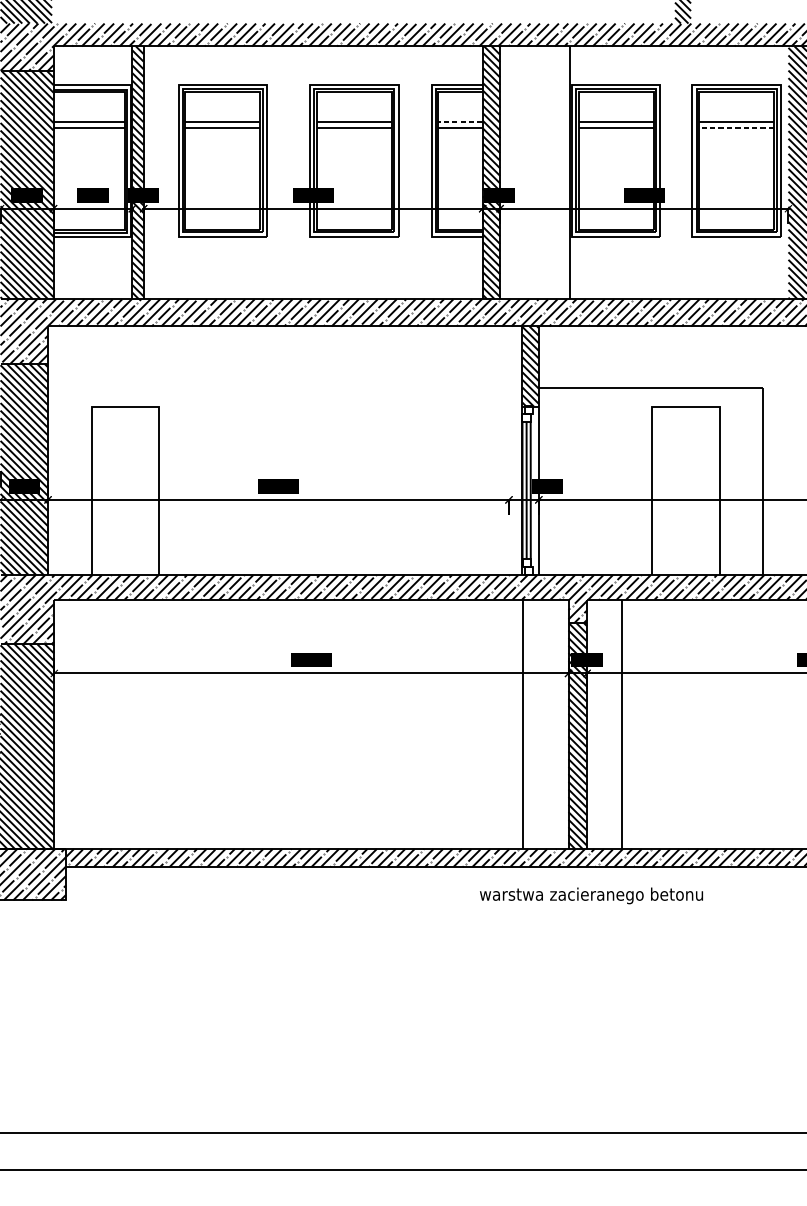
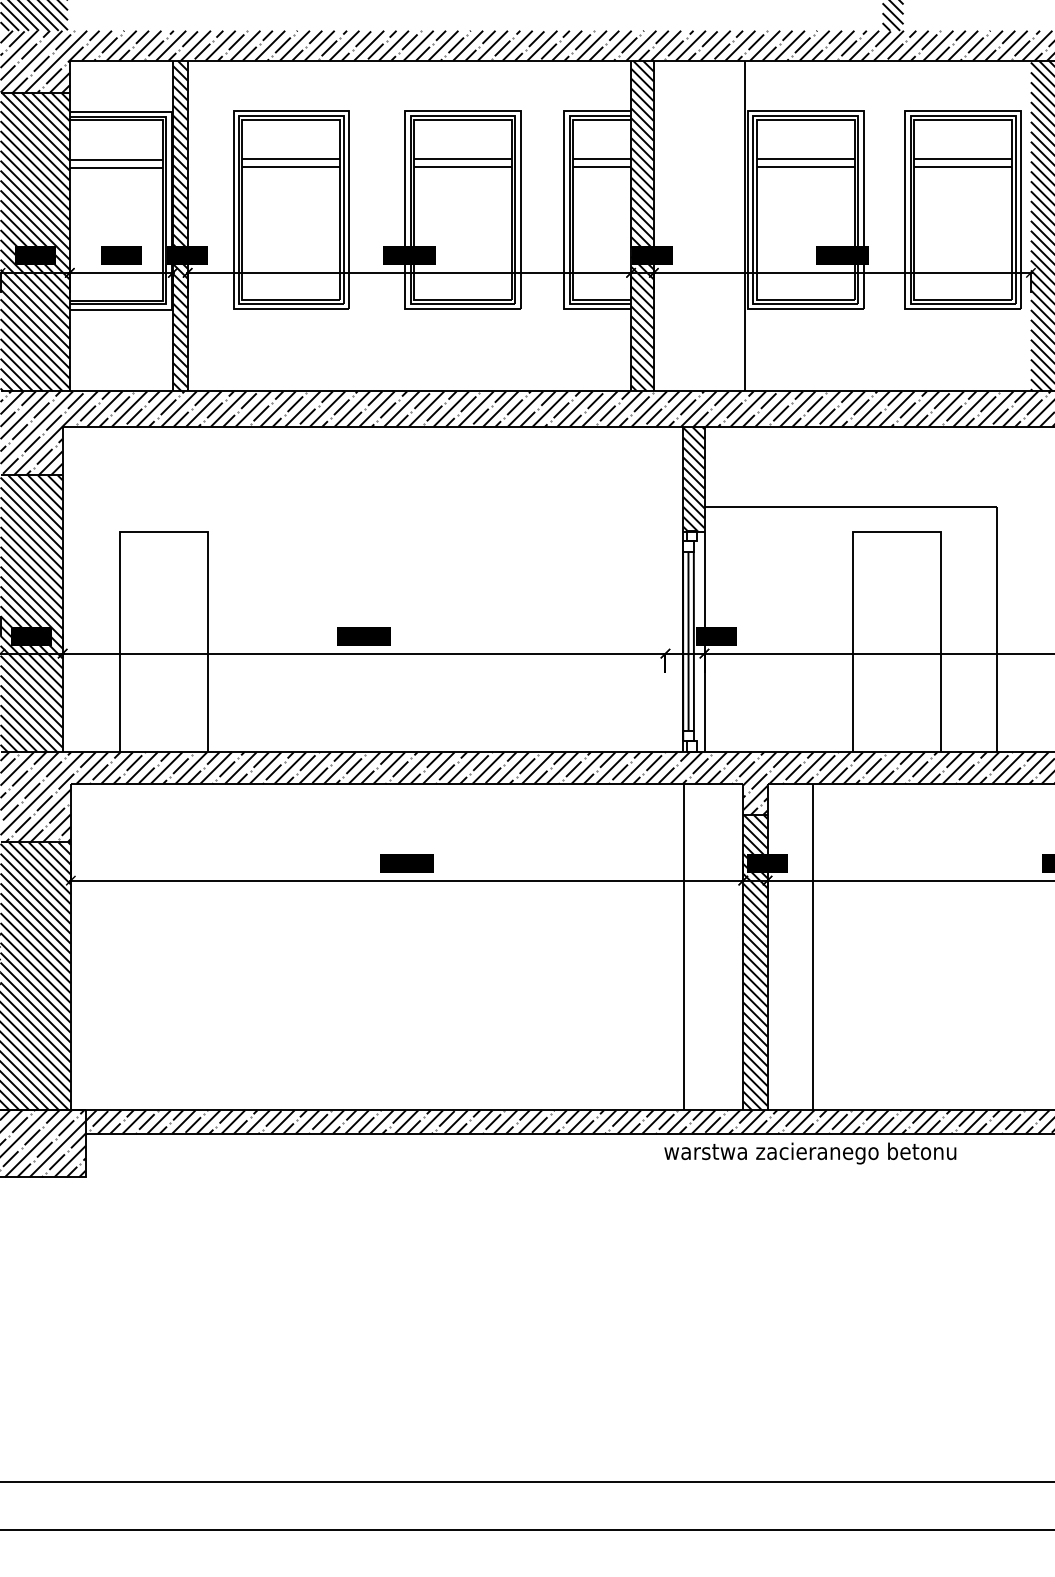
line: (460, 122) -> (602, 159), dashed -> solid
line: (736, 128) -> (962, 167), dashed -> solid
text: (591, 895) -> (810, 1153), moved

